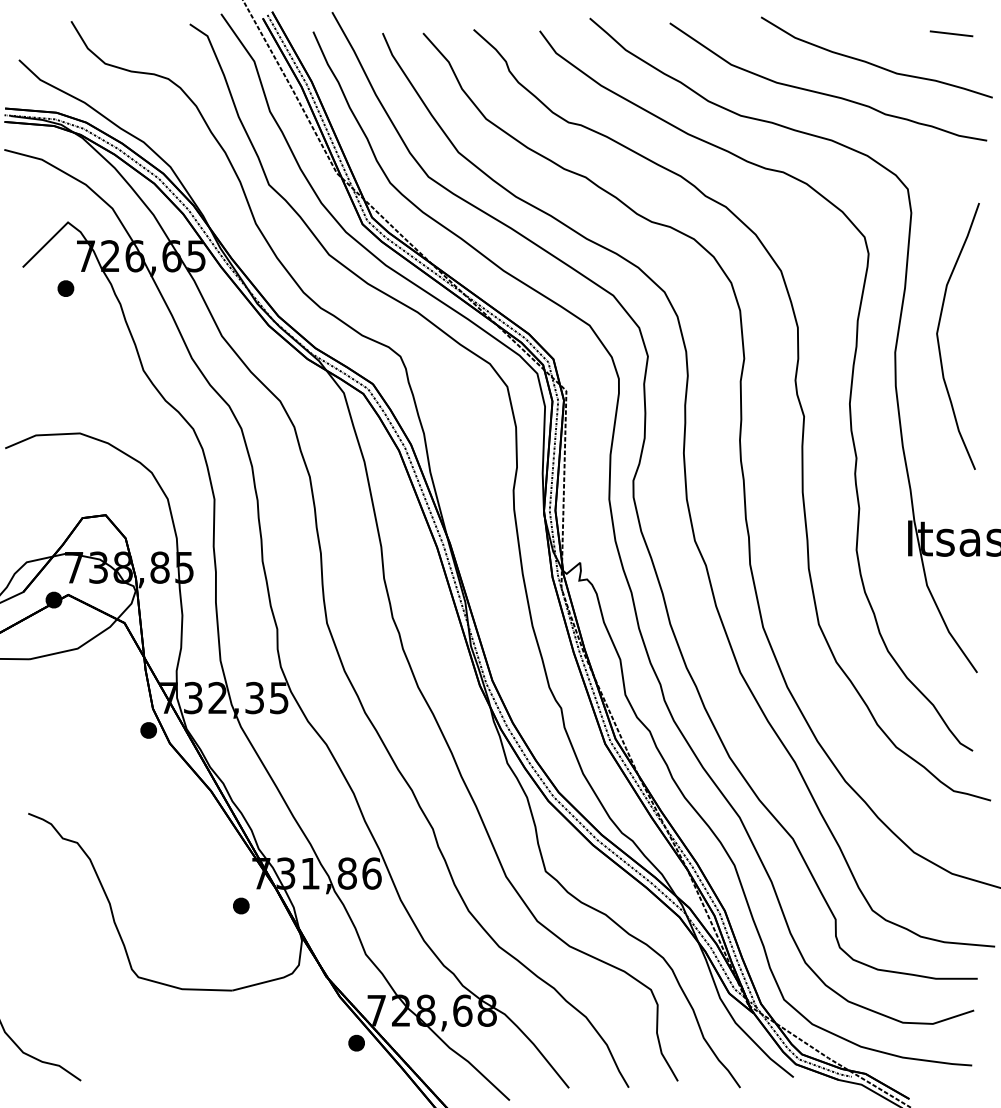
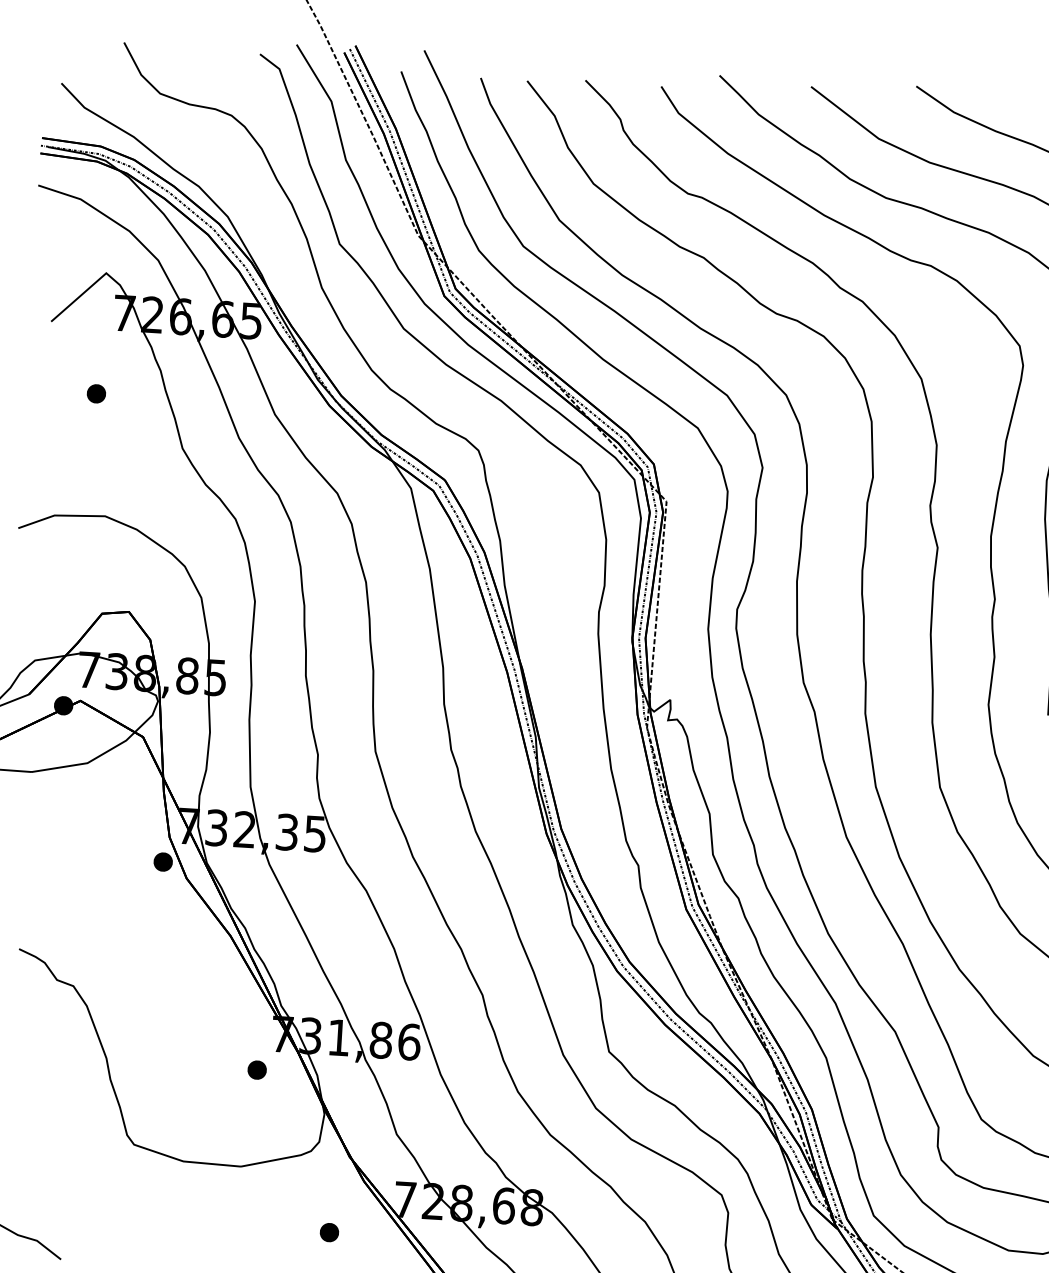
part: (65, 288) -> (96, 393), moved
part: (356, 1042) -> (329, 1231), moved

